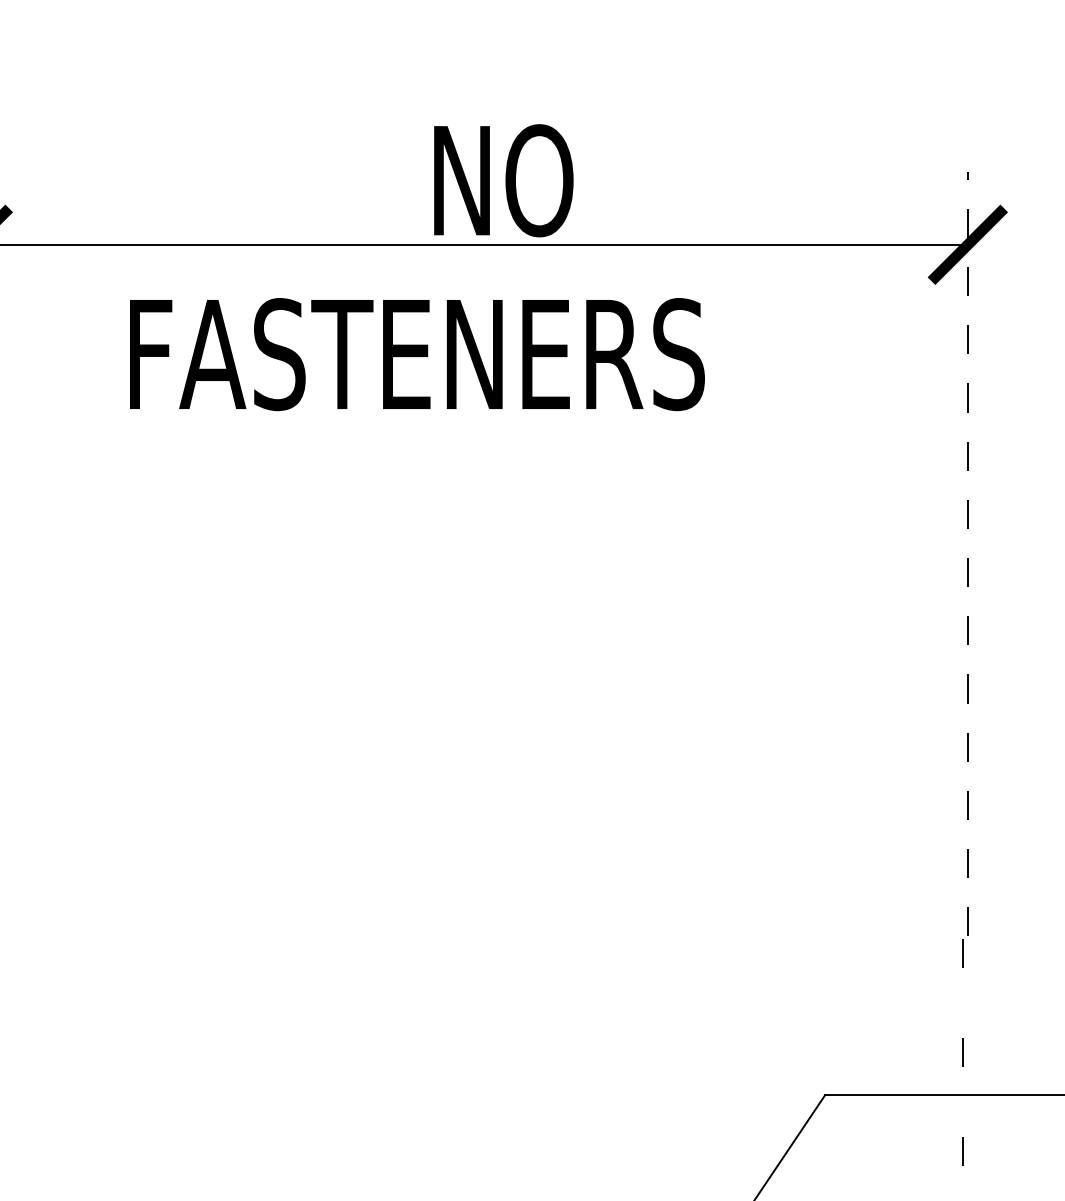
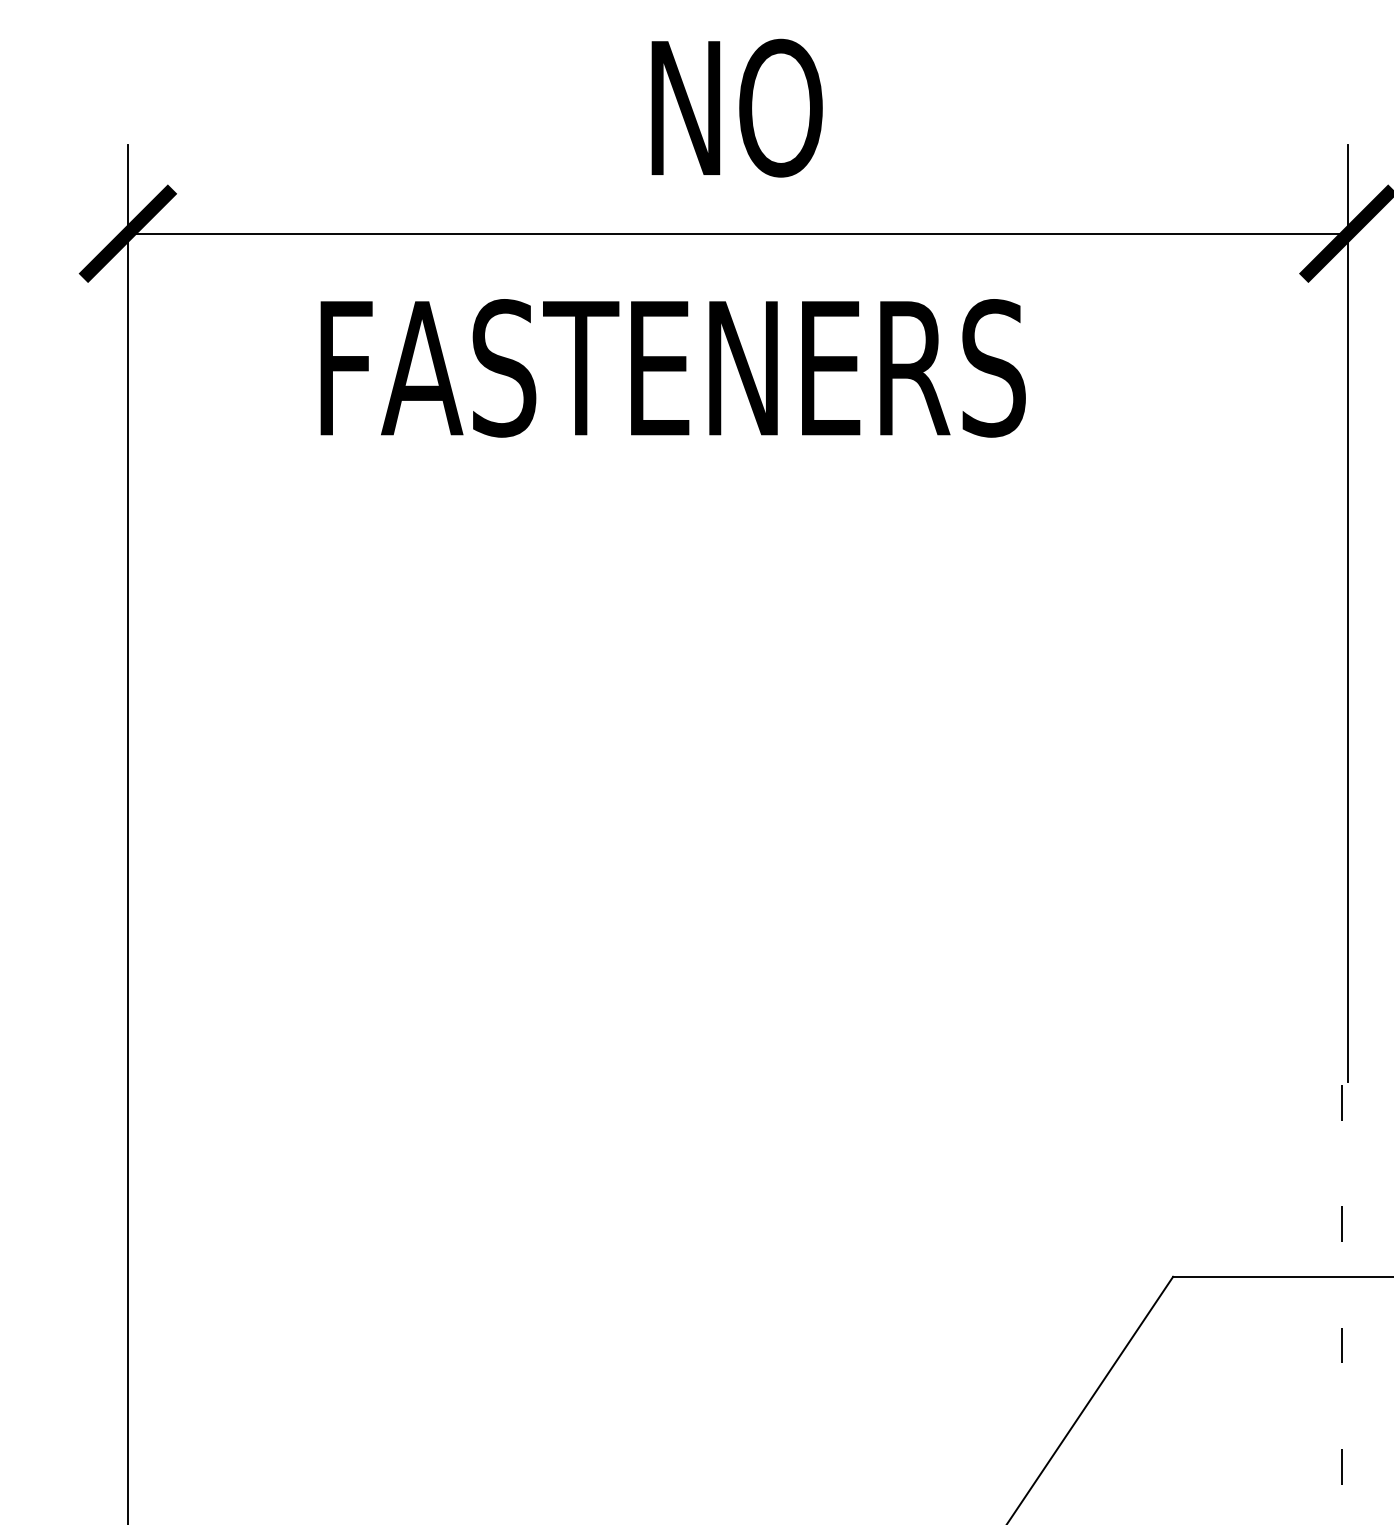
text: (503, 180) -> (736, 107), moved
line: (968, 554) -> (1348, 613), dashed -> solid

